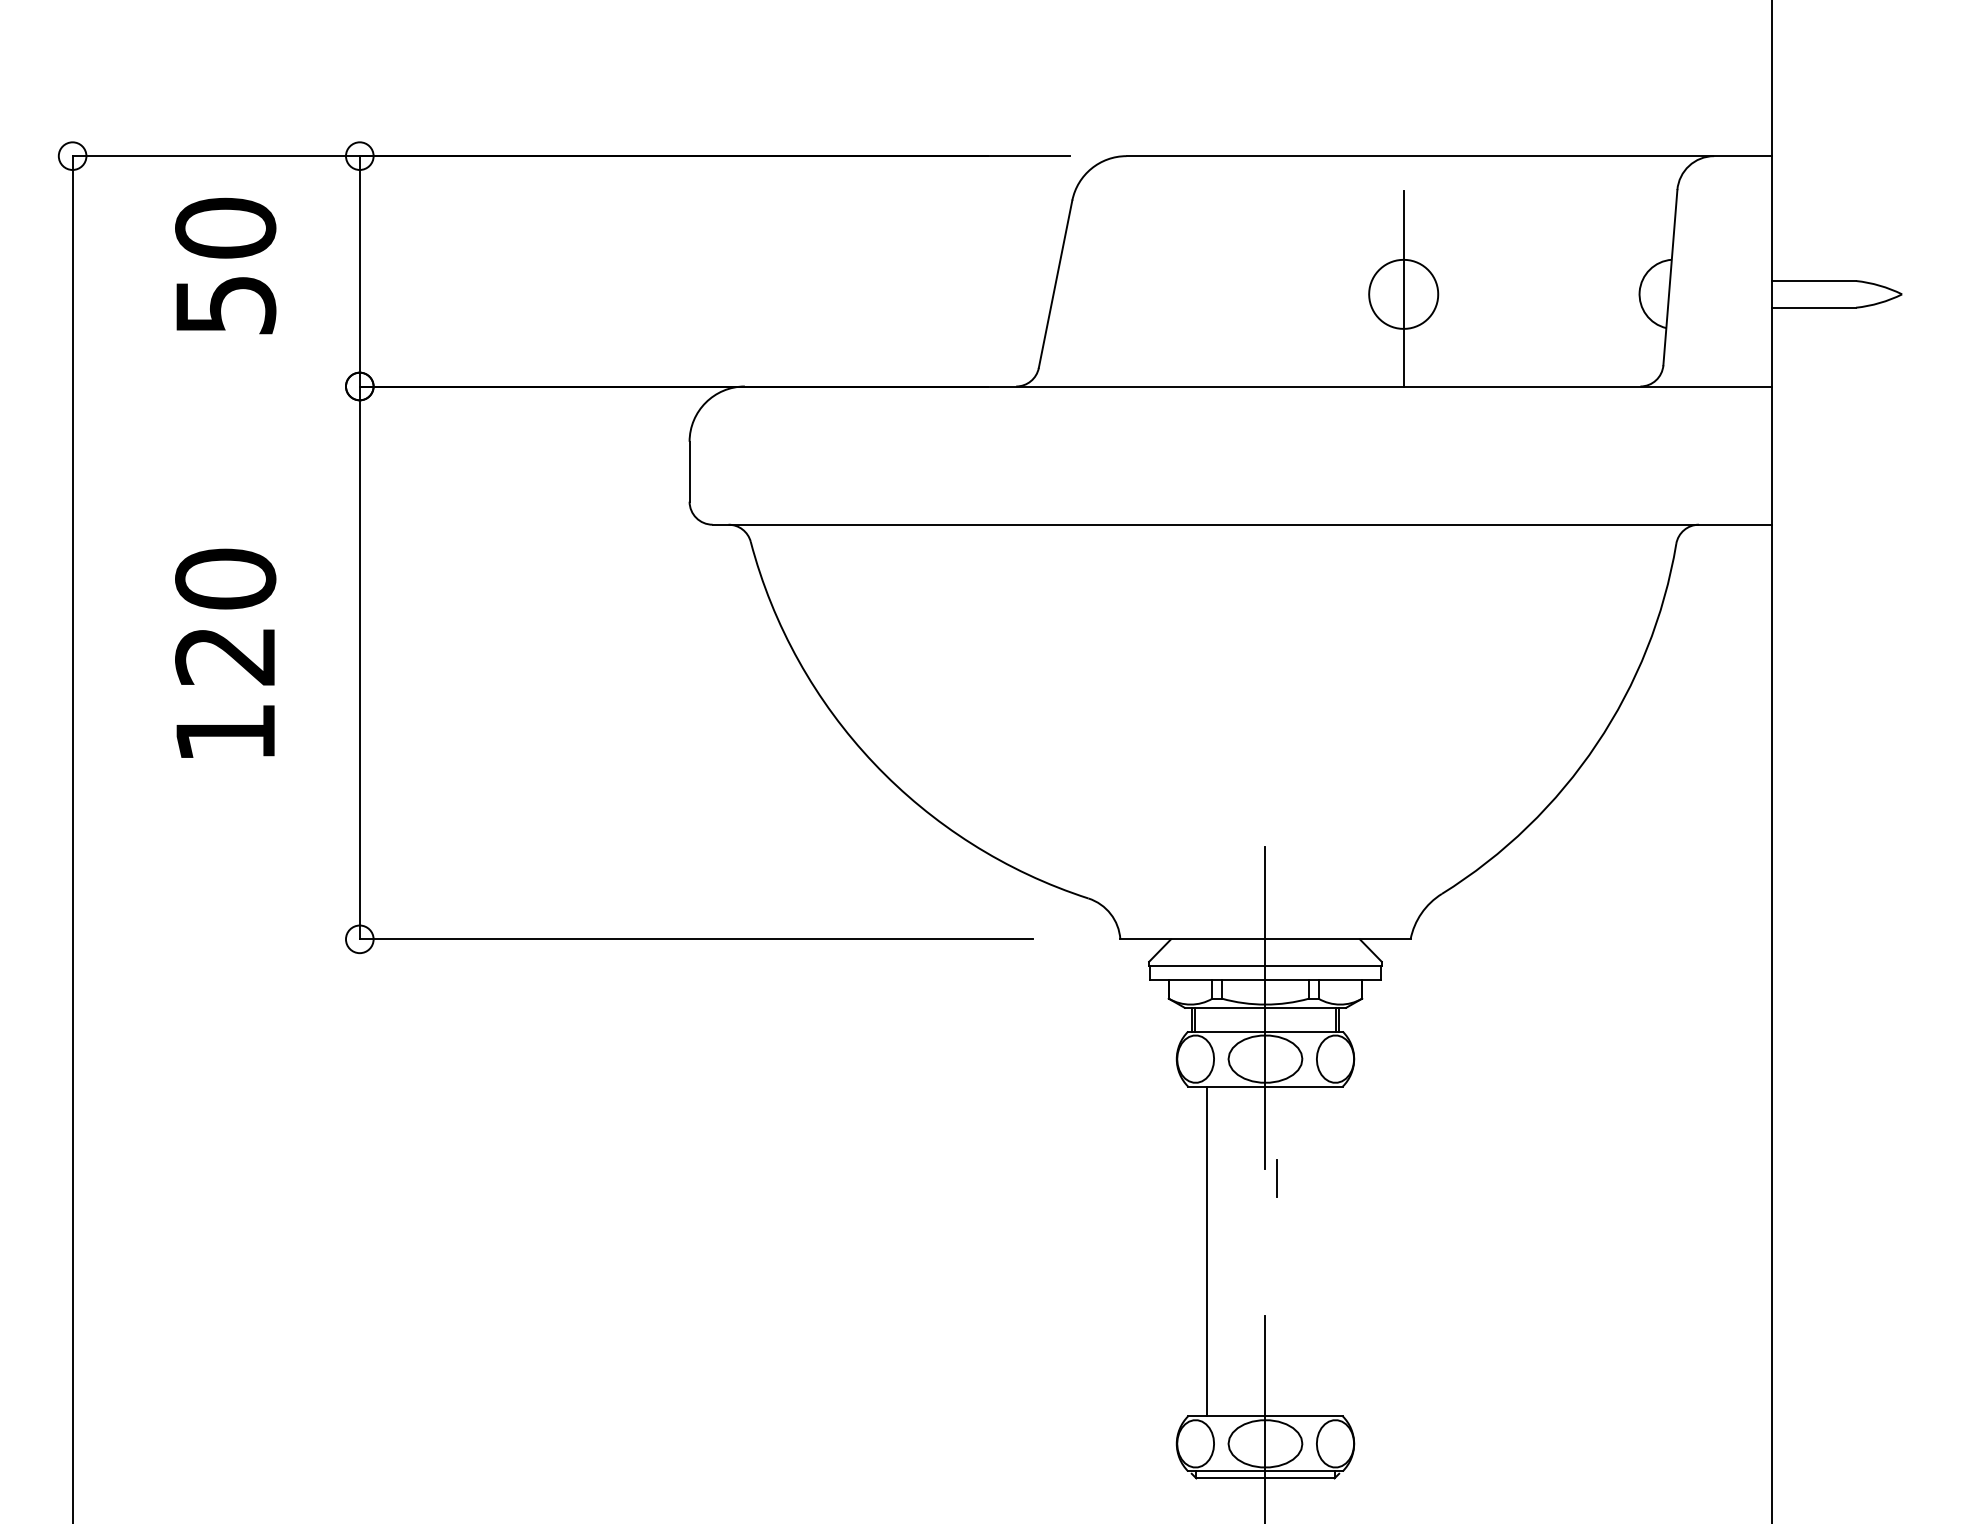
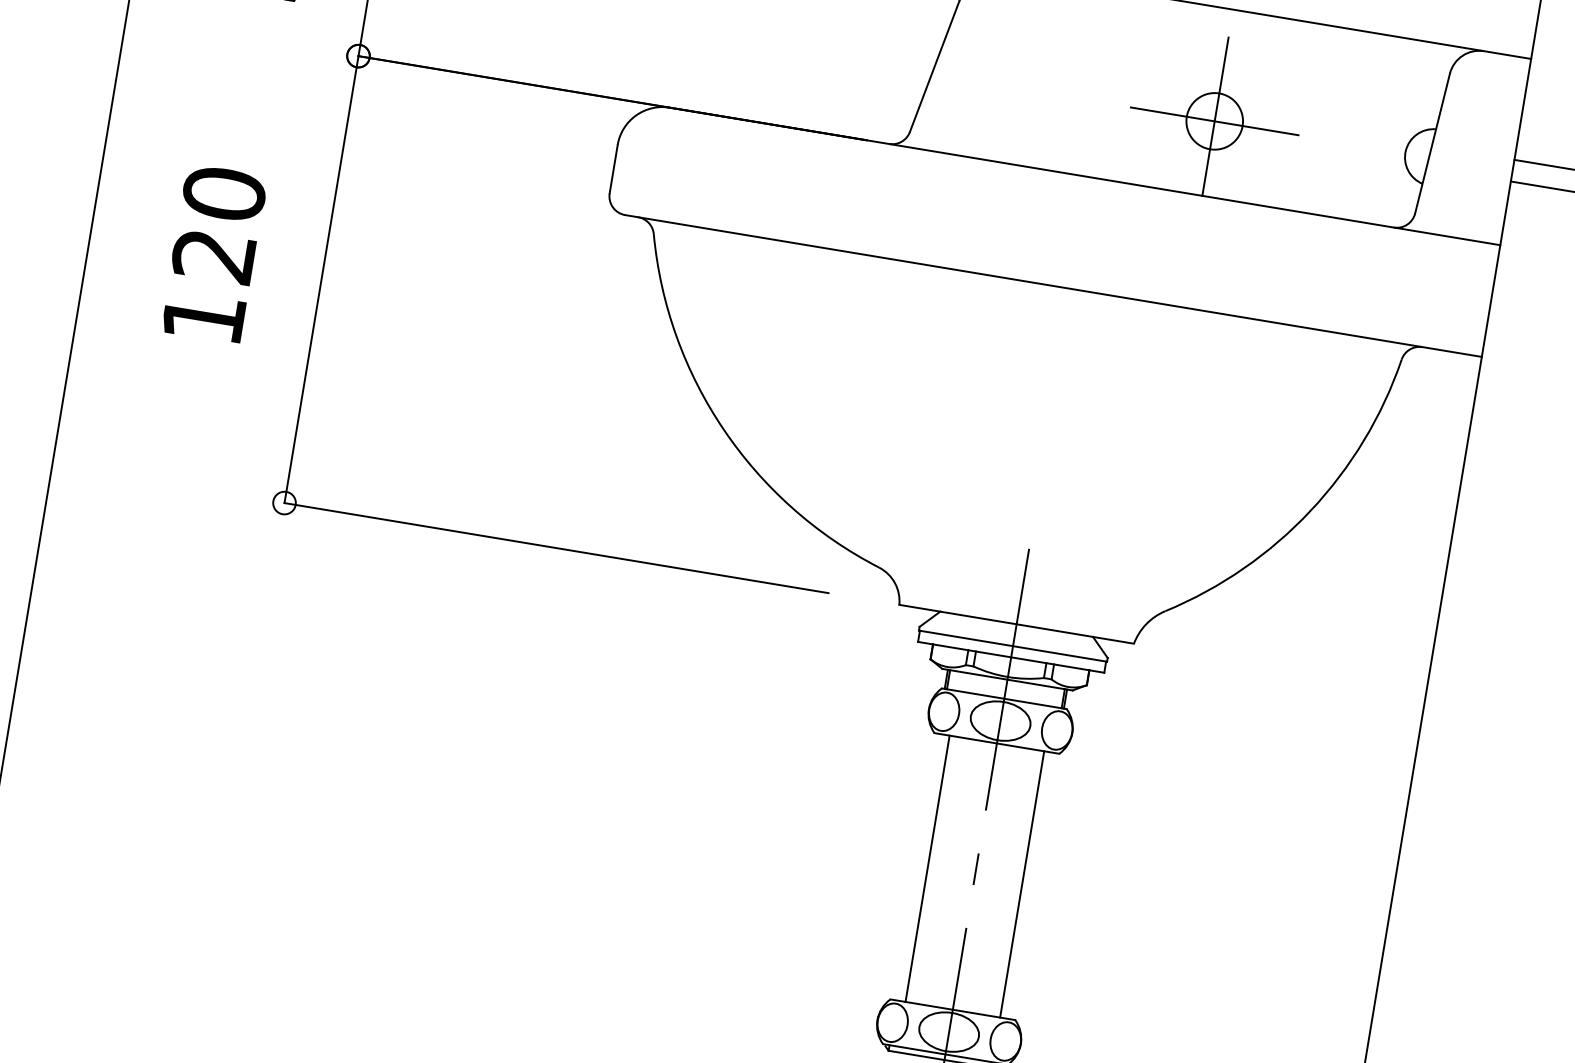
line: (1403, 294) -> (1214, 121), added
line: (1276, 1178) -> (975, 869), moved
line: (1323, 1251) -> (1021, 884), added

